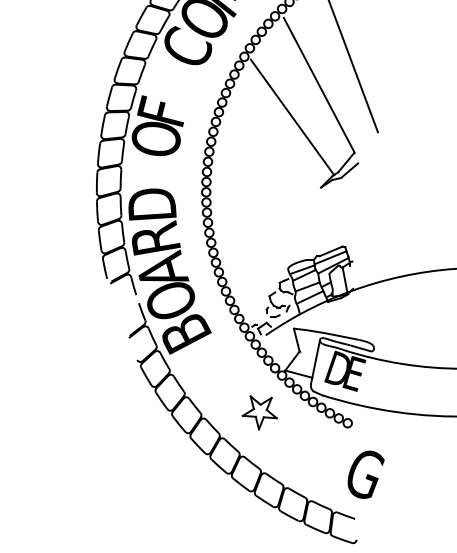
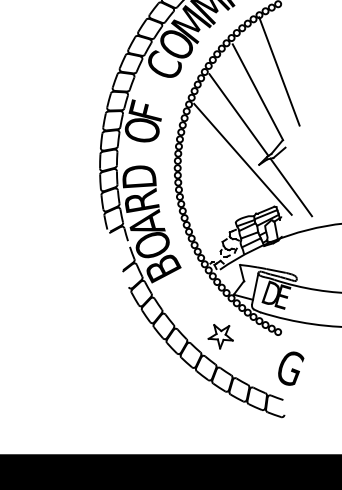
line: (297, 178) -> (242, 158), added
line: (366, 219) -> (291, 187), added
part: (259, 412) -> (220, 336), moved

